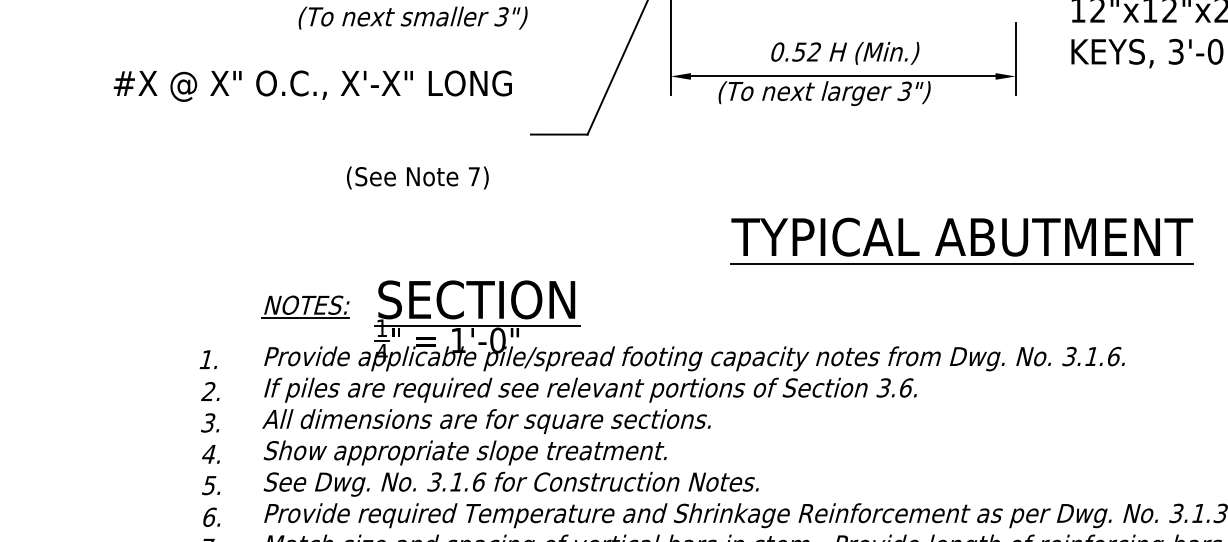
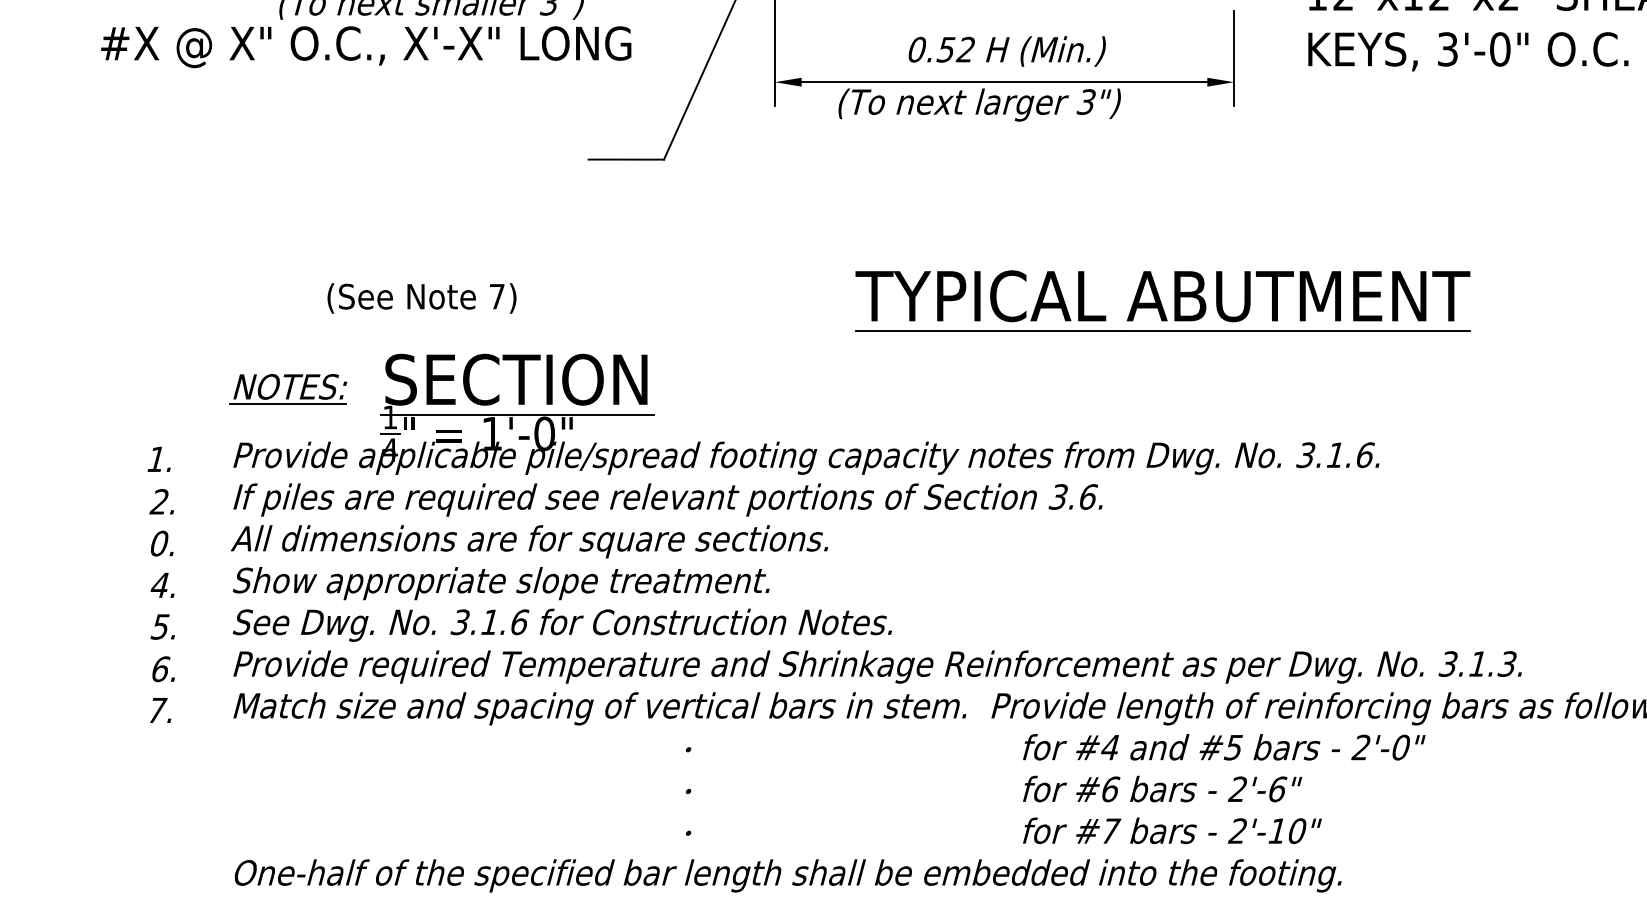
text: (313, 86) -> (366, 47), moved
text: (417, 178) -> (421, 298), moved
text: (207, 422) -> (158, 543), 3. -> 0.

